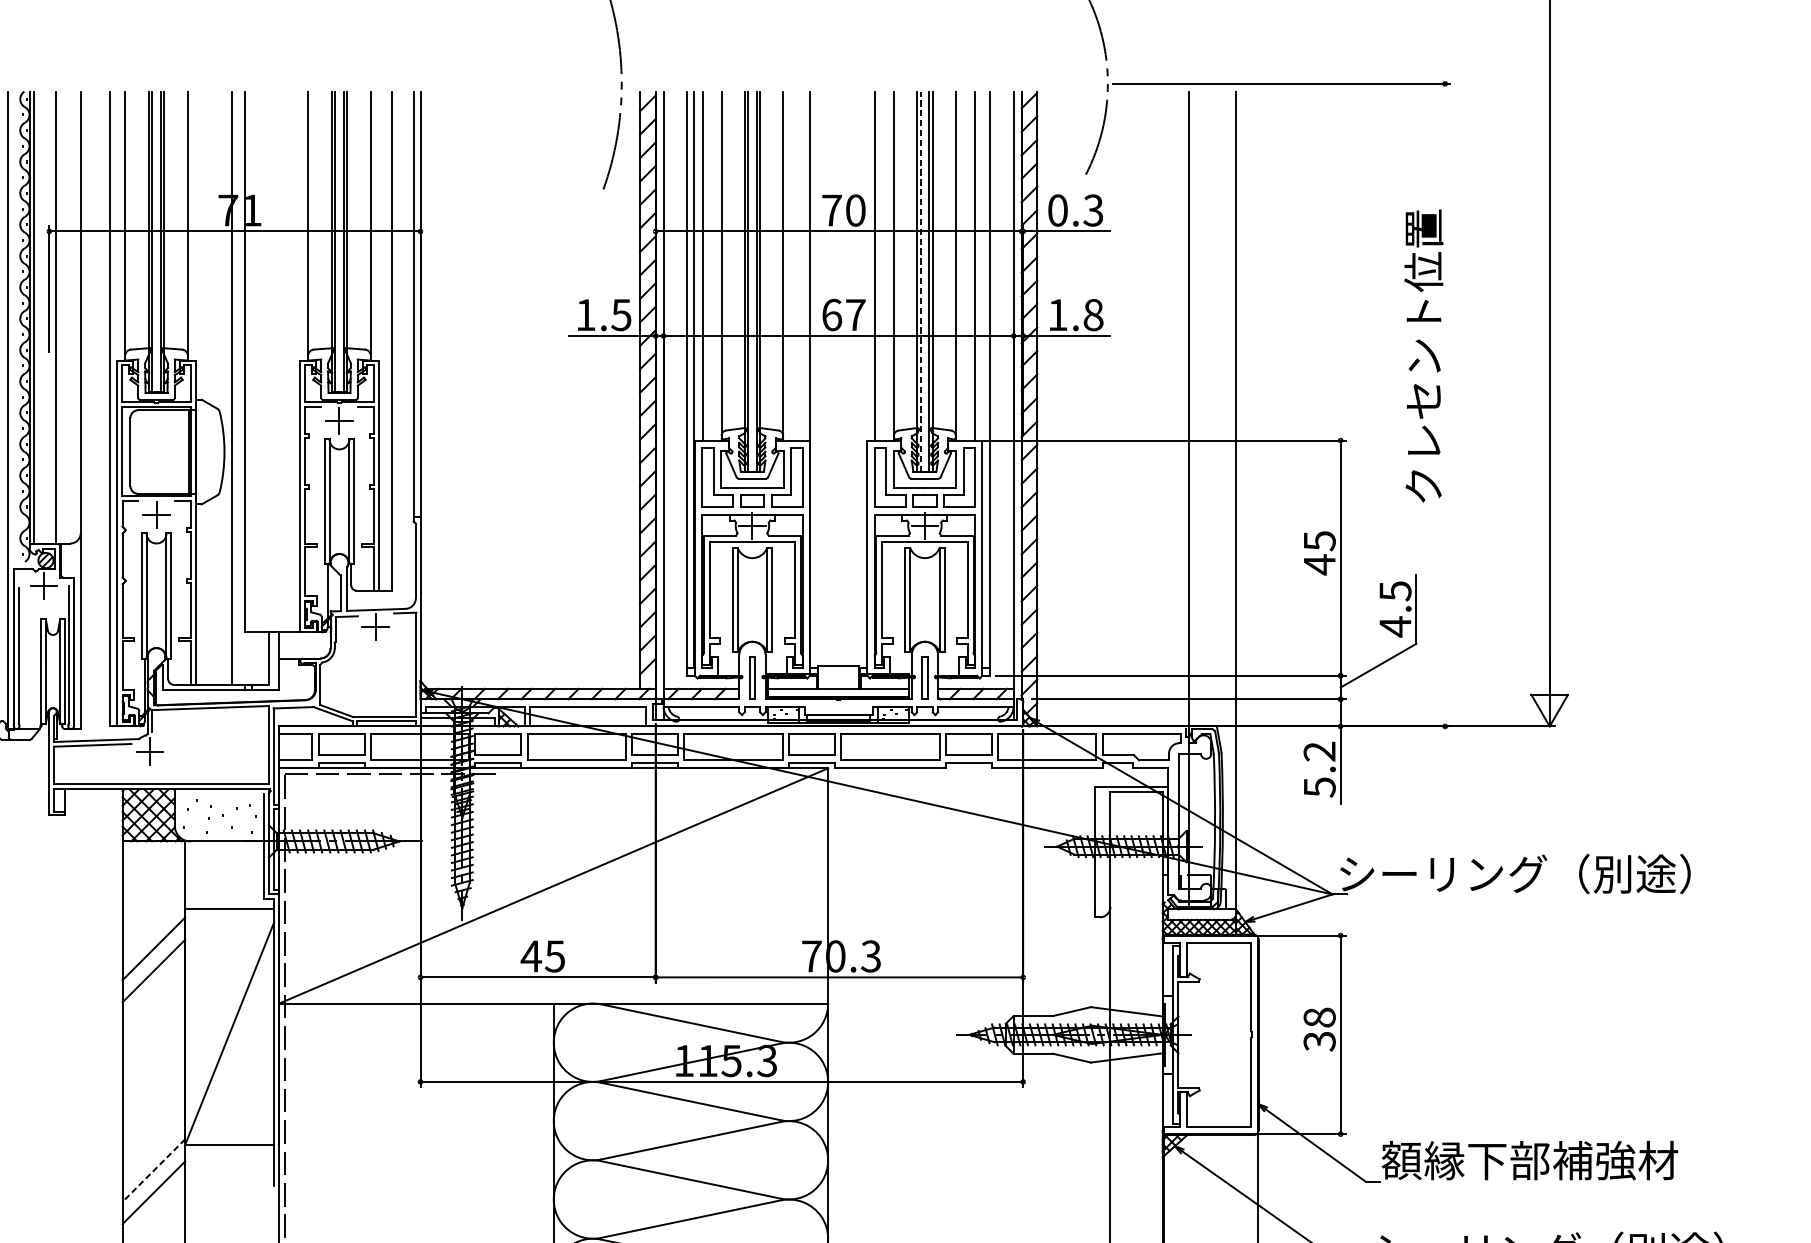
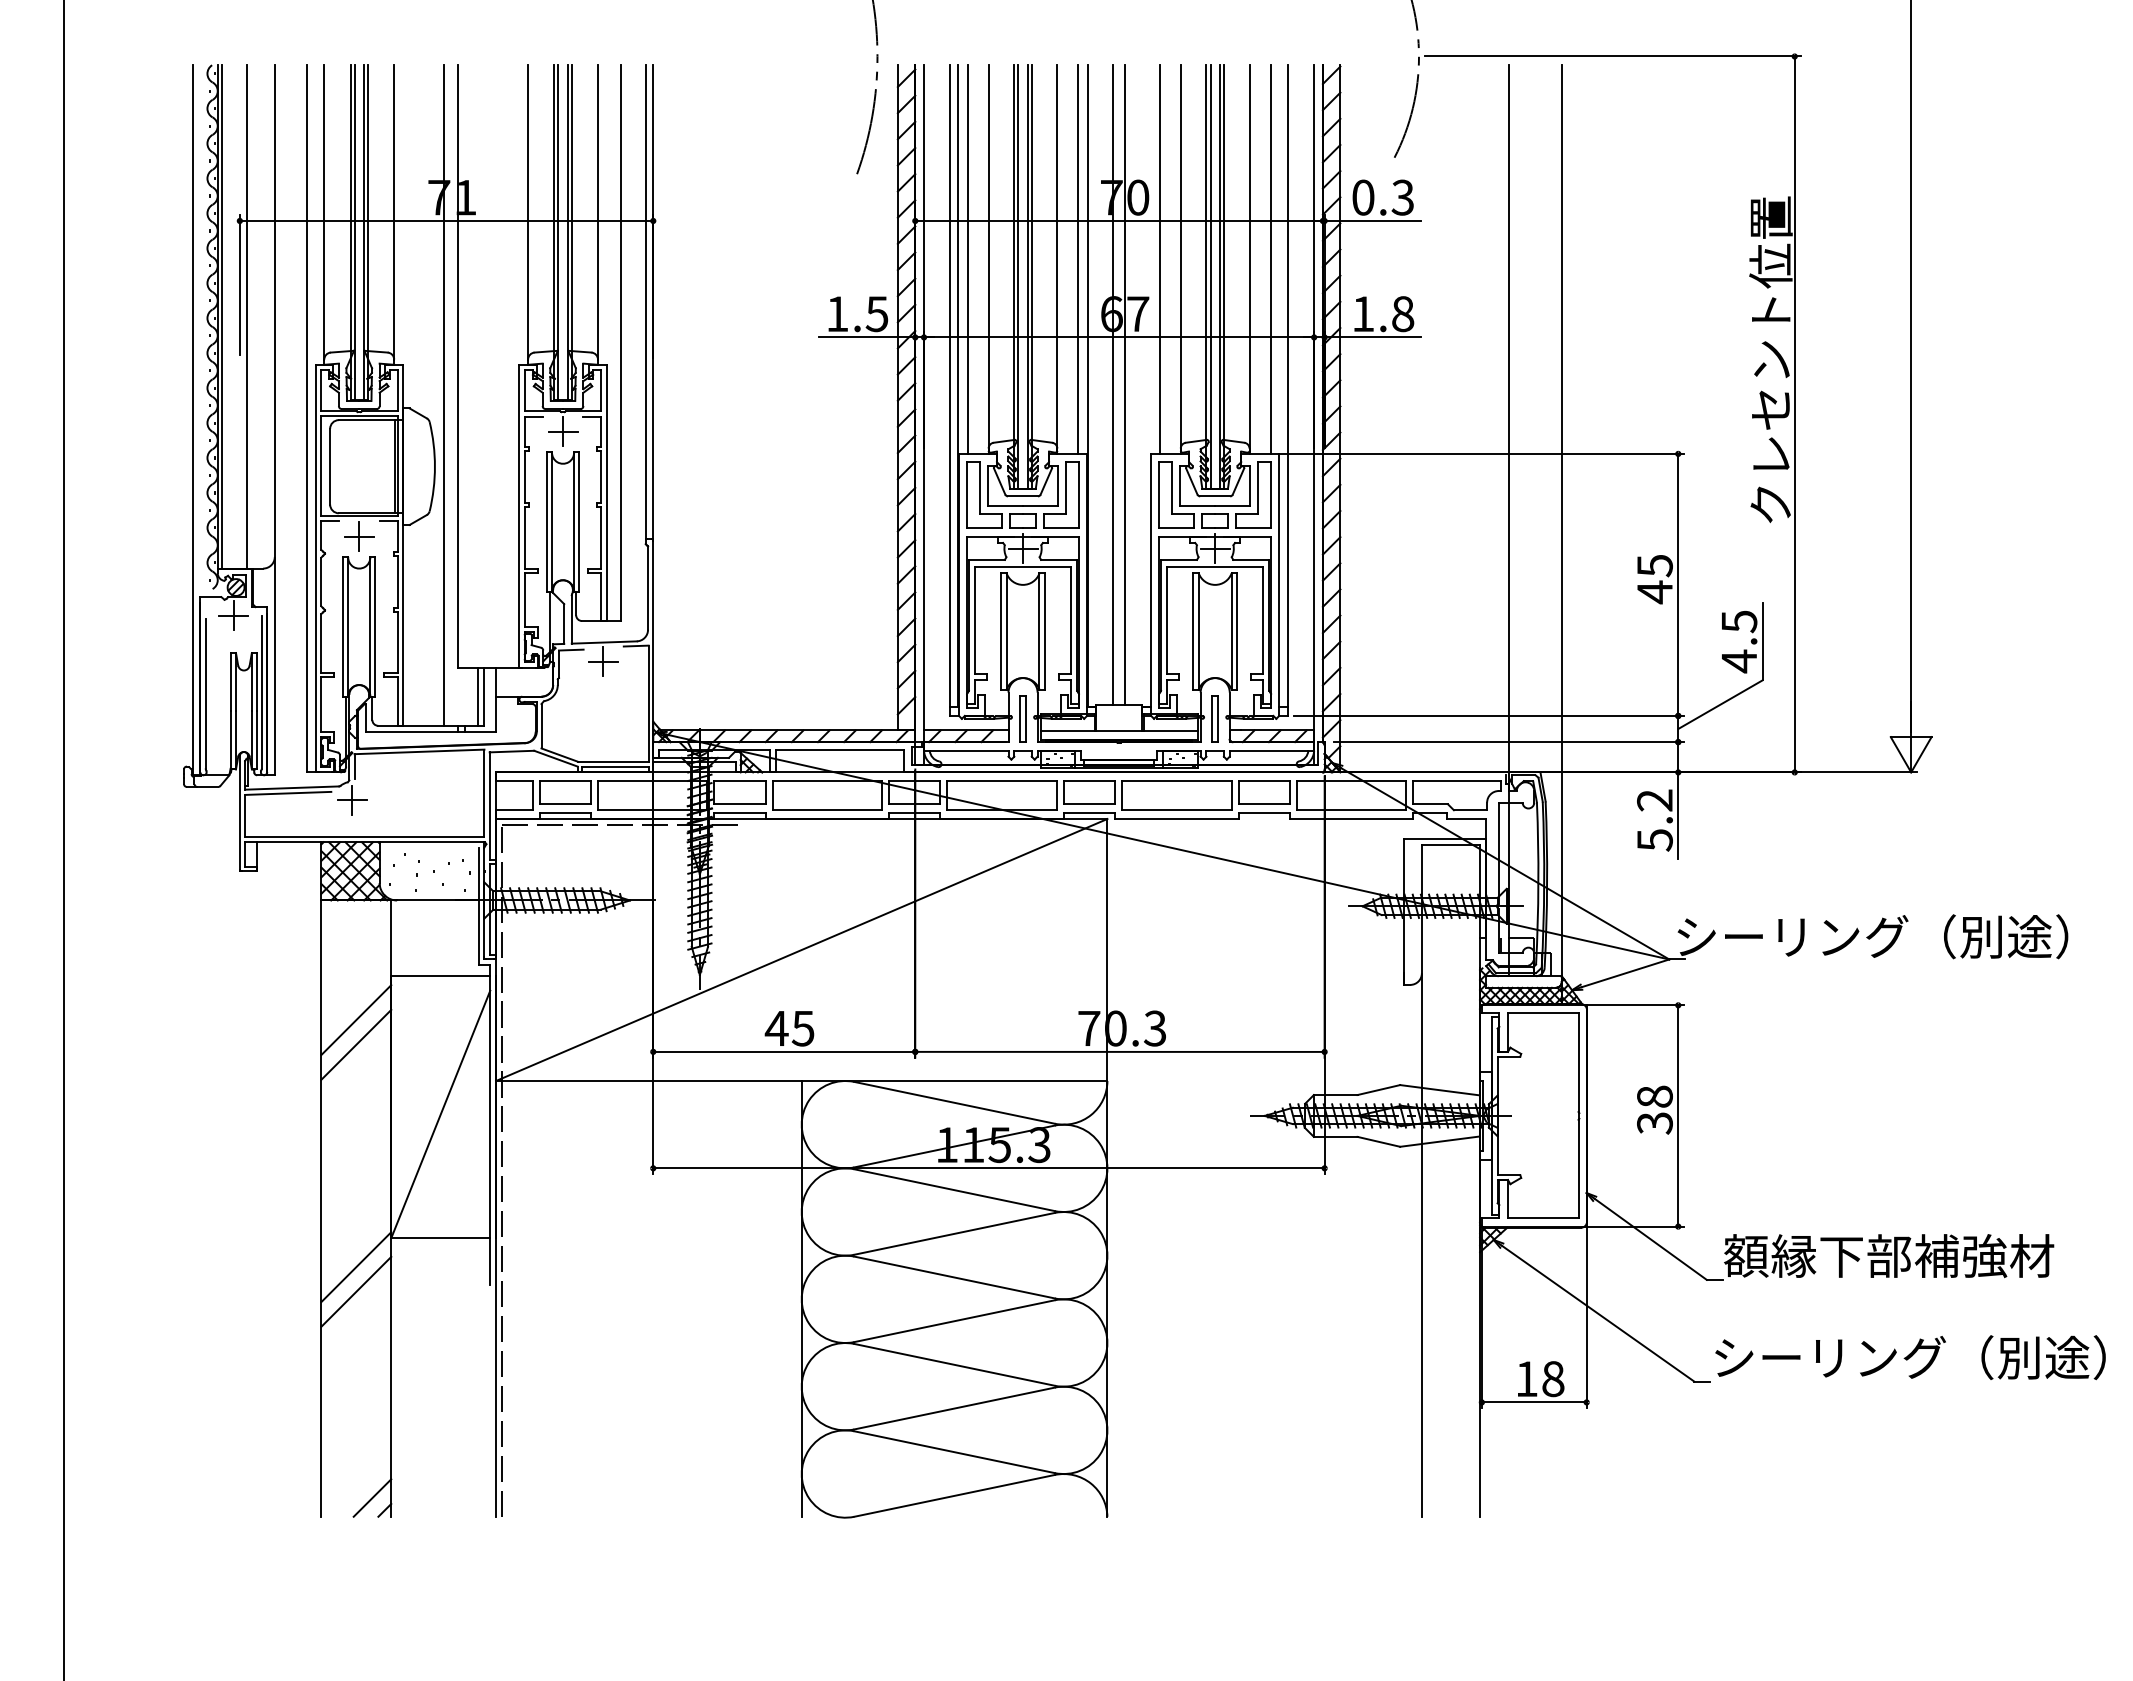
line: (802, 266) -> (1078, 259), added
line: (920, 282) -> (1210, 277), dashed -> solid
line: (833, 378) -> (1113, 384), added
line: (843, 378) -> (1124, 384), added
line: (1444, 405) -> (1794, 414), added
line: (263, 658) -> (478, 696), added
line: (153, 1170) -> (355, 1267), dashed -> solid

